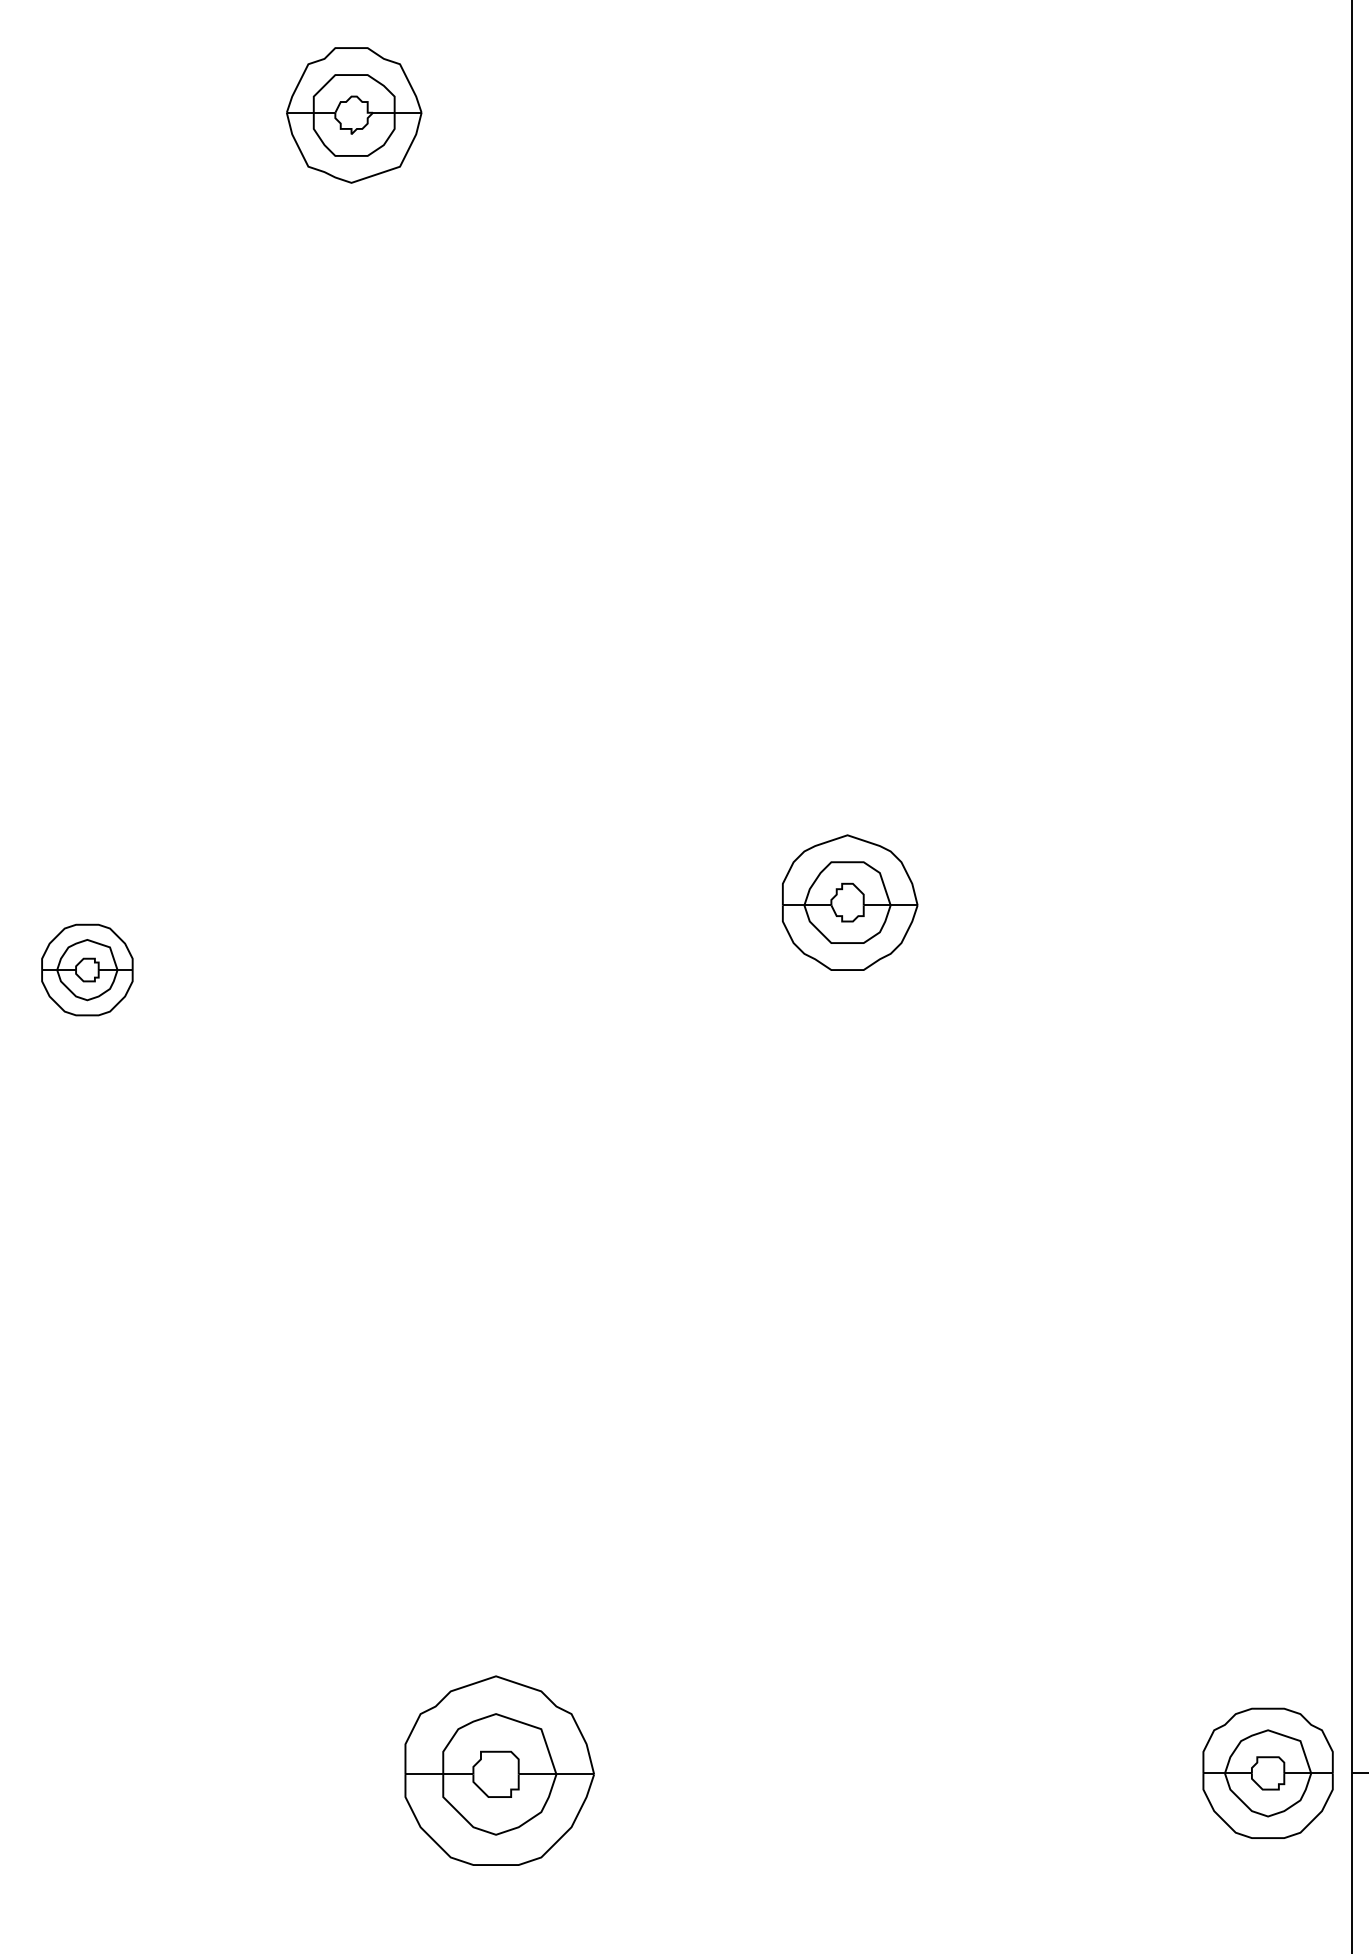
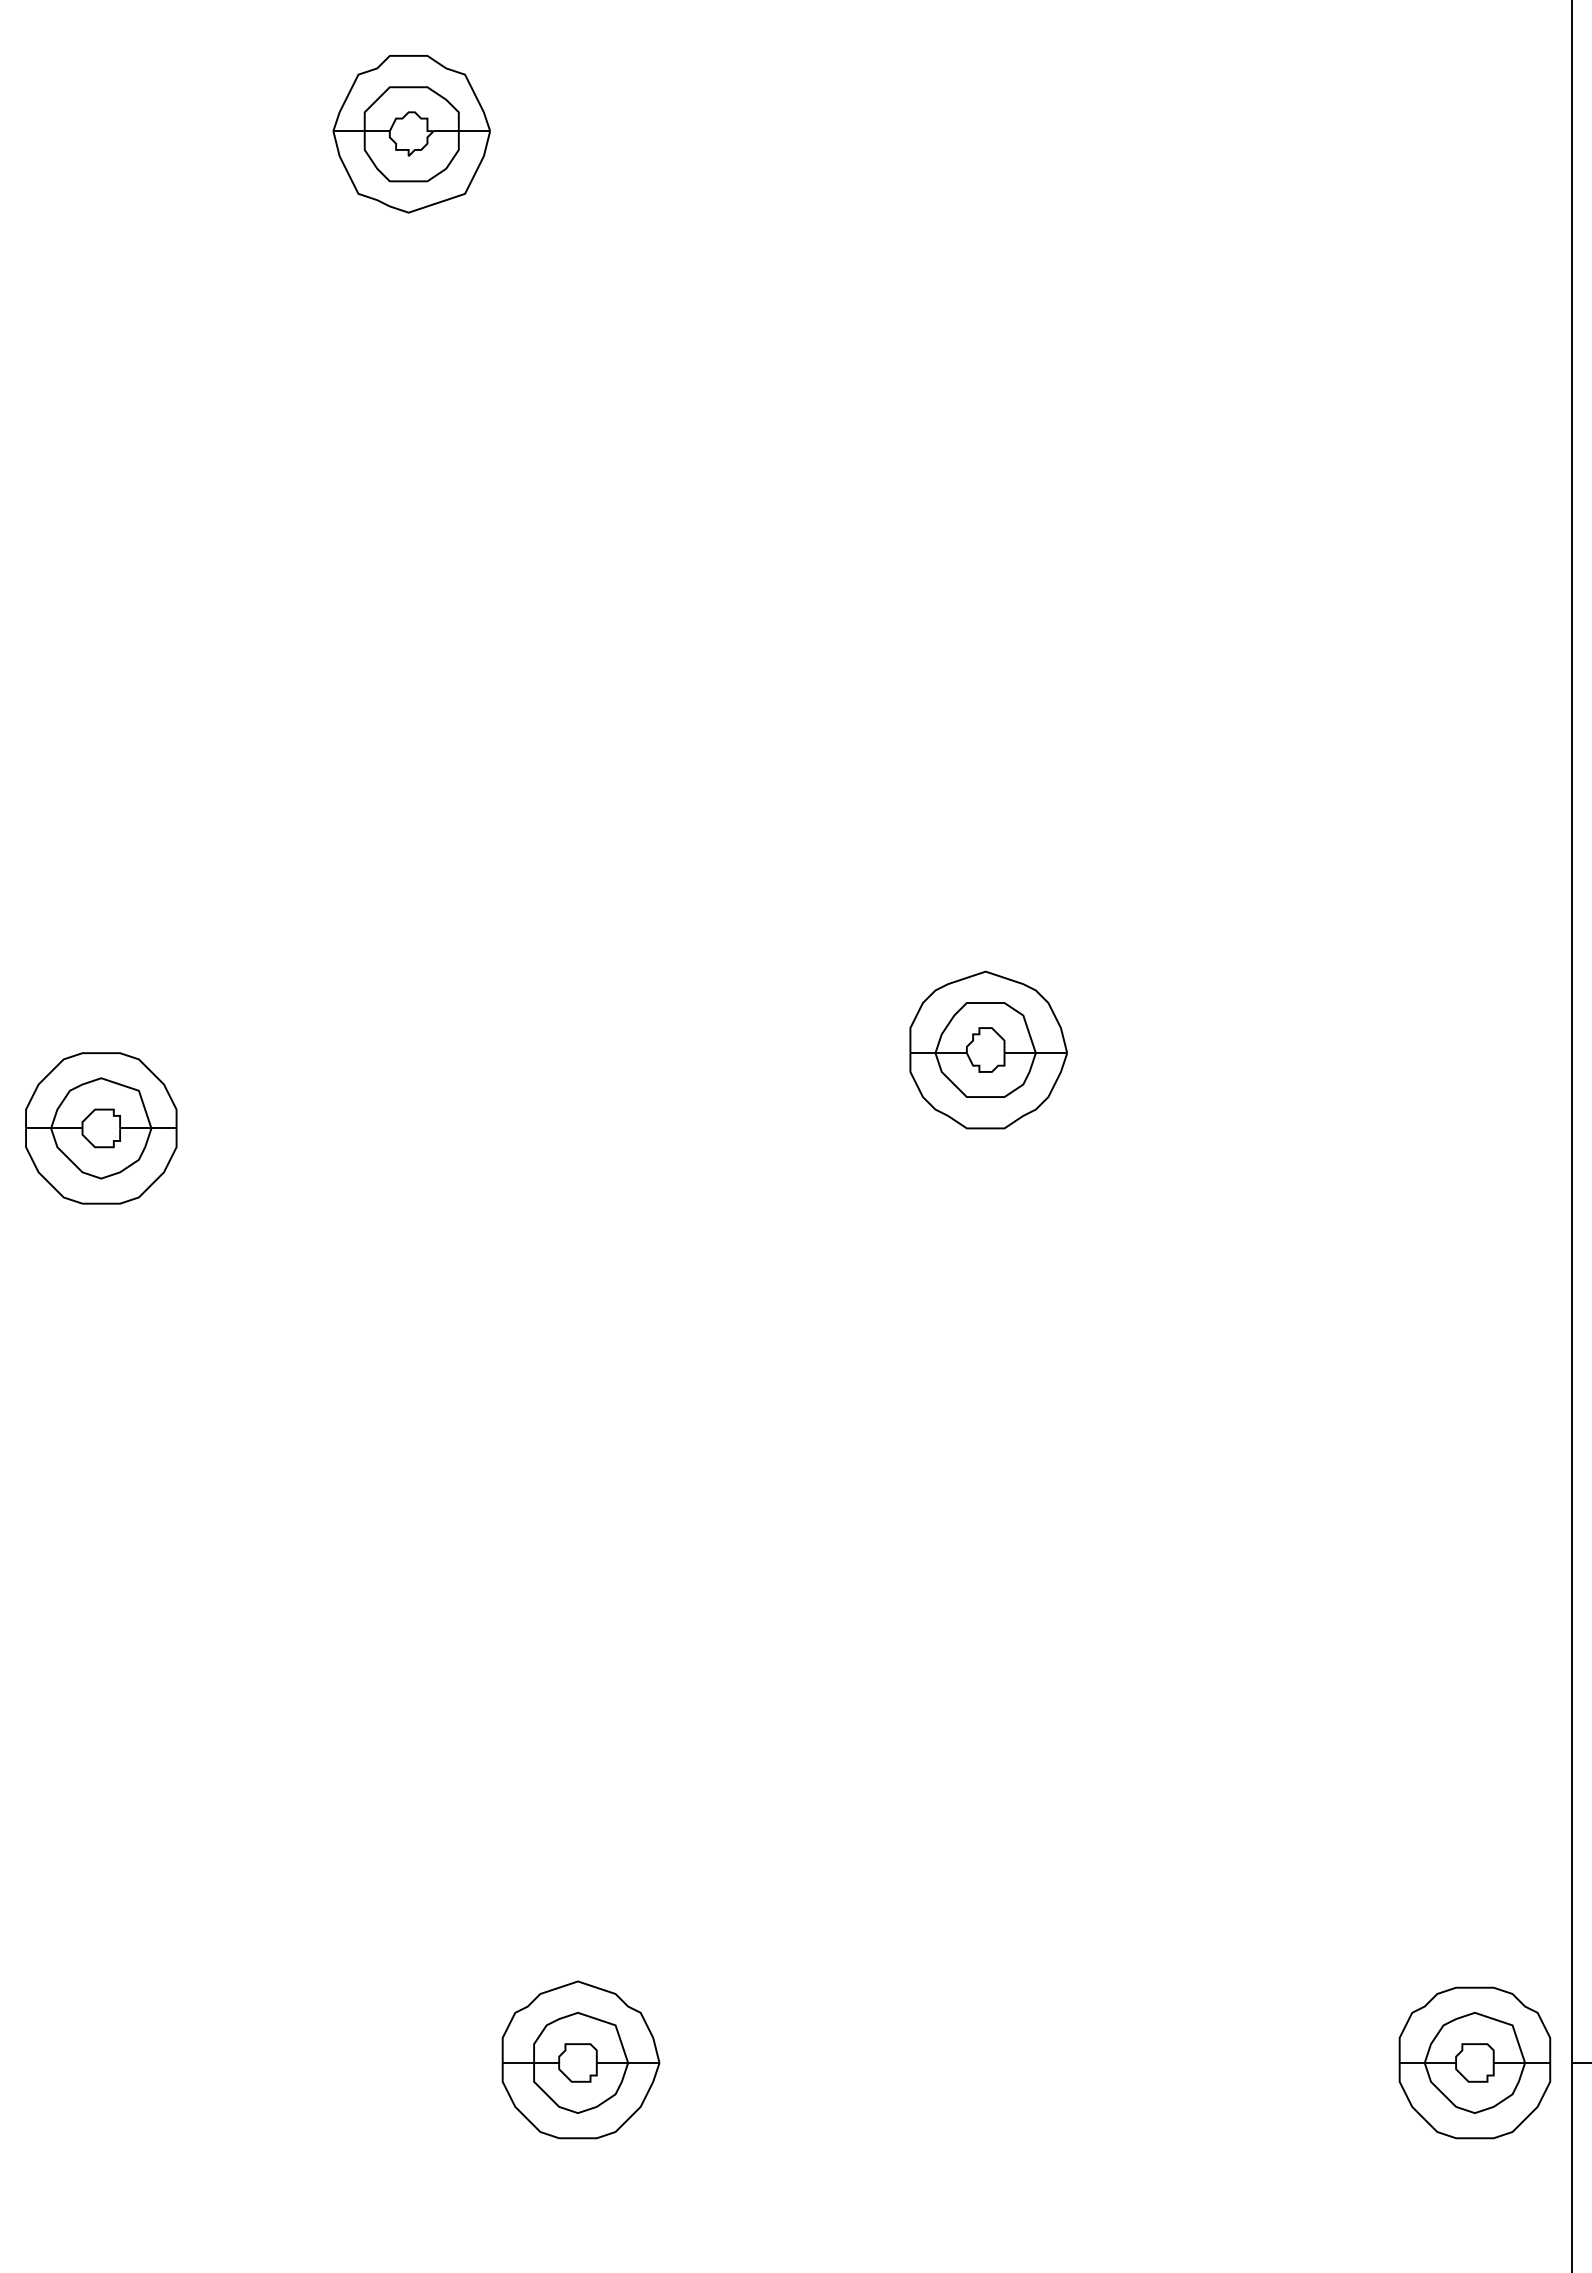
part: (87, 970) -> (101, 1128), size x1.43
part: (499, 1770) -> (580, 2059), size x0.71

